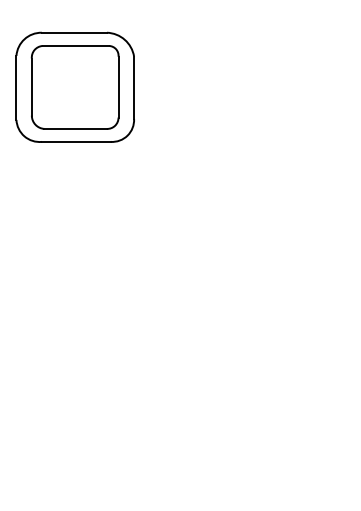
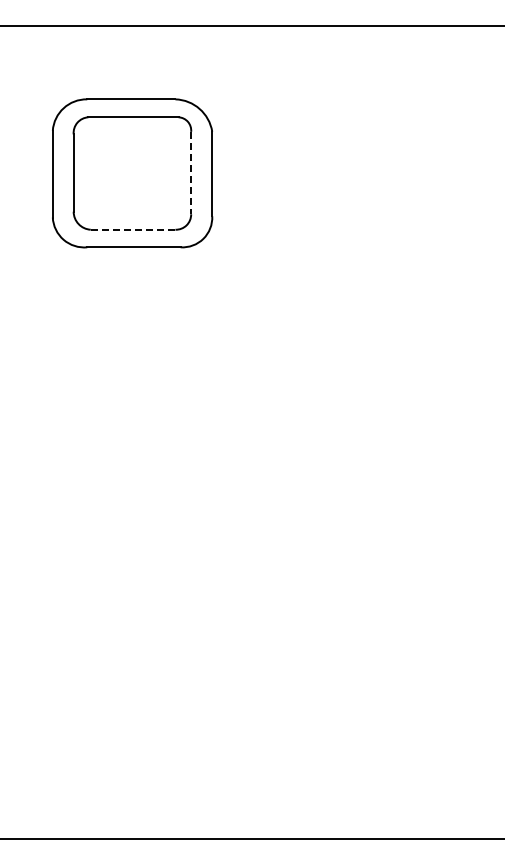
line: (118, 87) -> (191, 173), solid -> dashed
line: (75, 128) -> (133, 229), solid -> dashed

